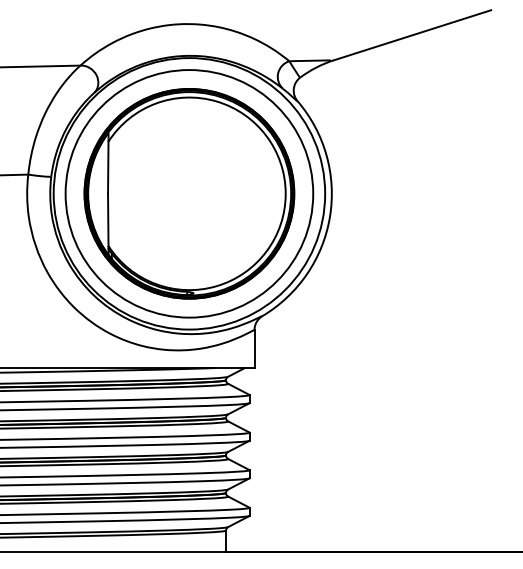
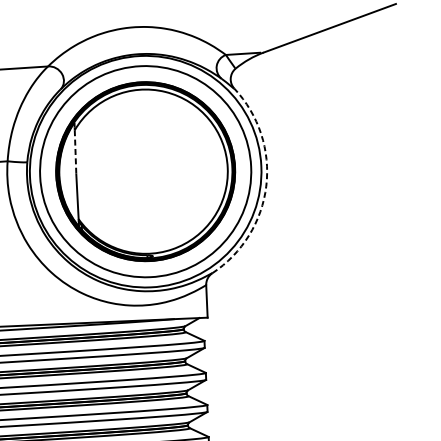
line: (108, 168) -> (75, 153), solid -> dashed
arc: (329, 216) -> (265, 185), solid -> dashed

